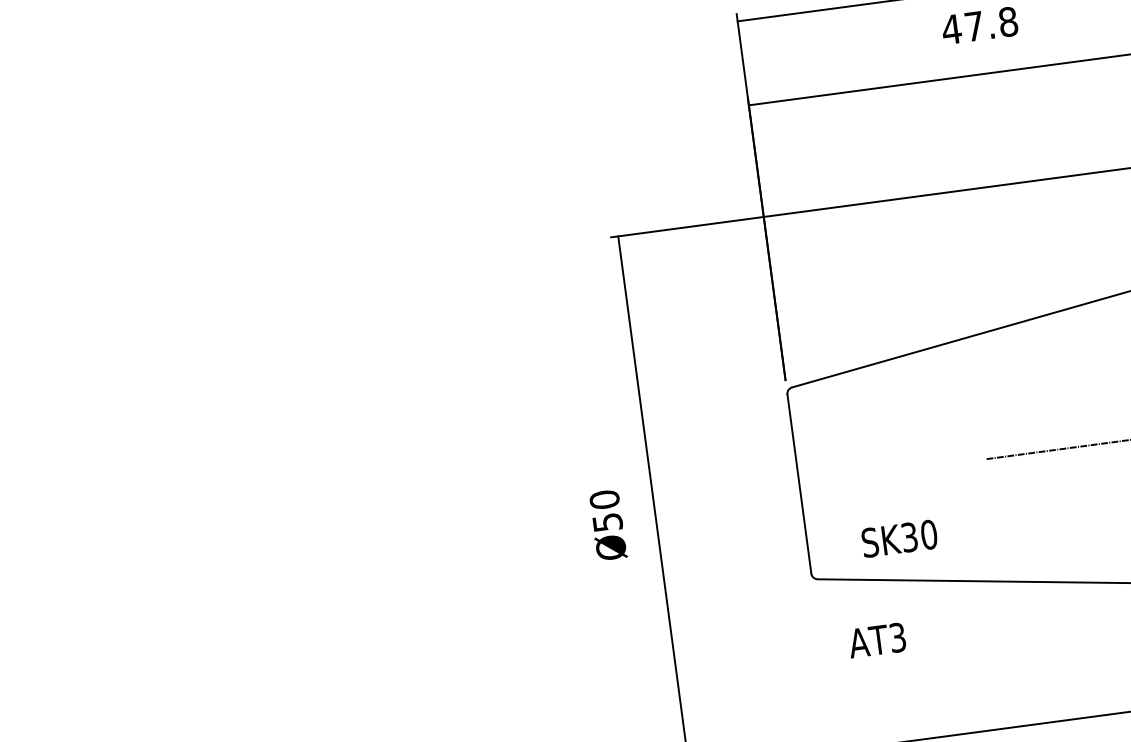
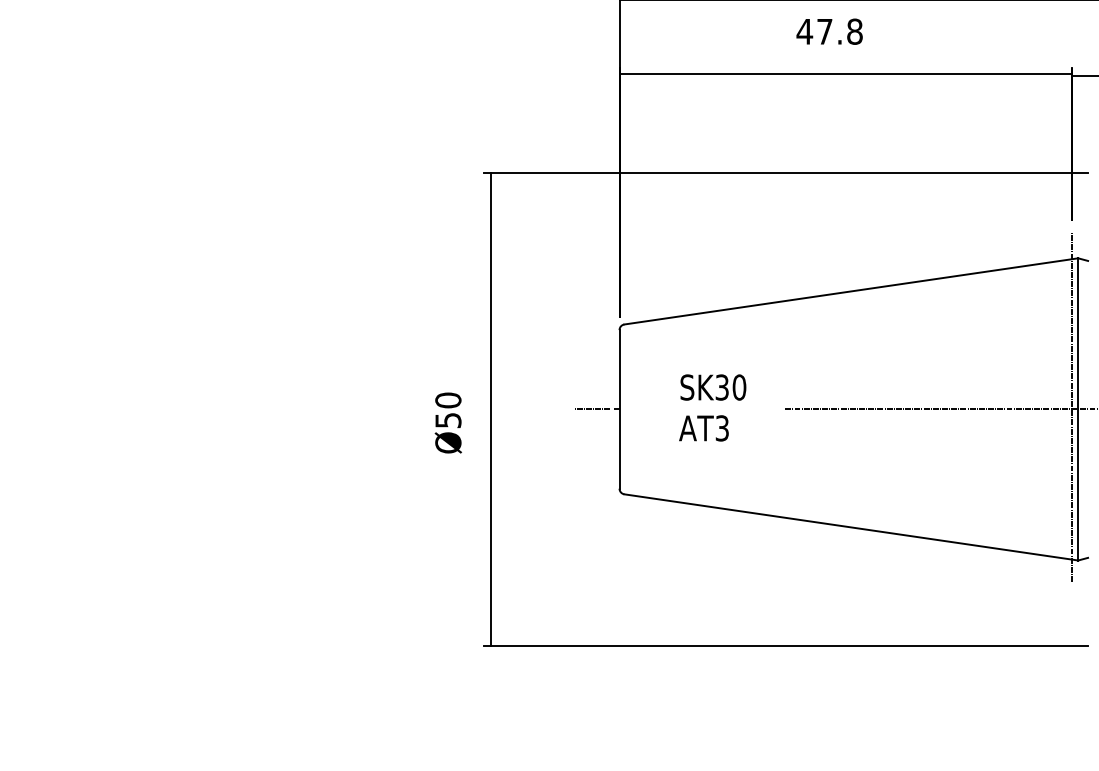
line: (773, 487) -> (596, 409), added
text: (899, 538) -> (713, 387), moved
text: (876, 640) -> (703, 428), moved

